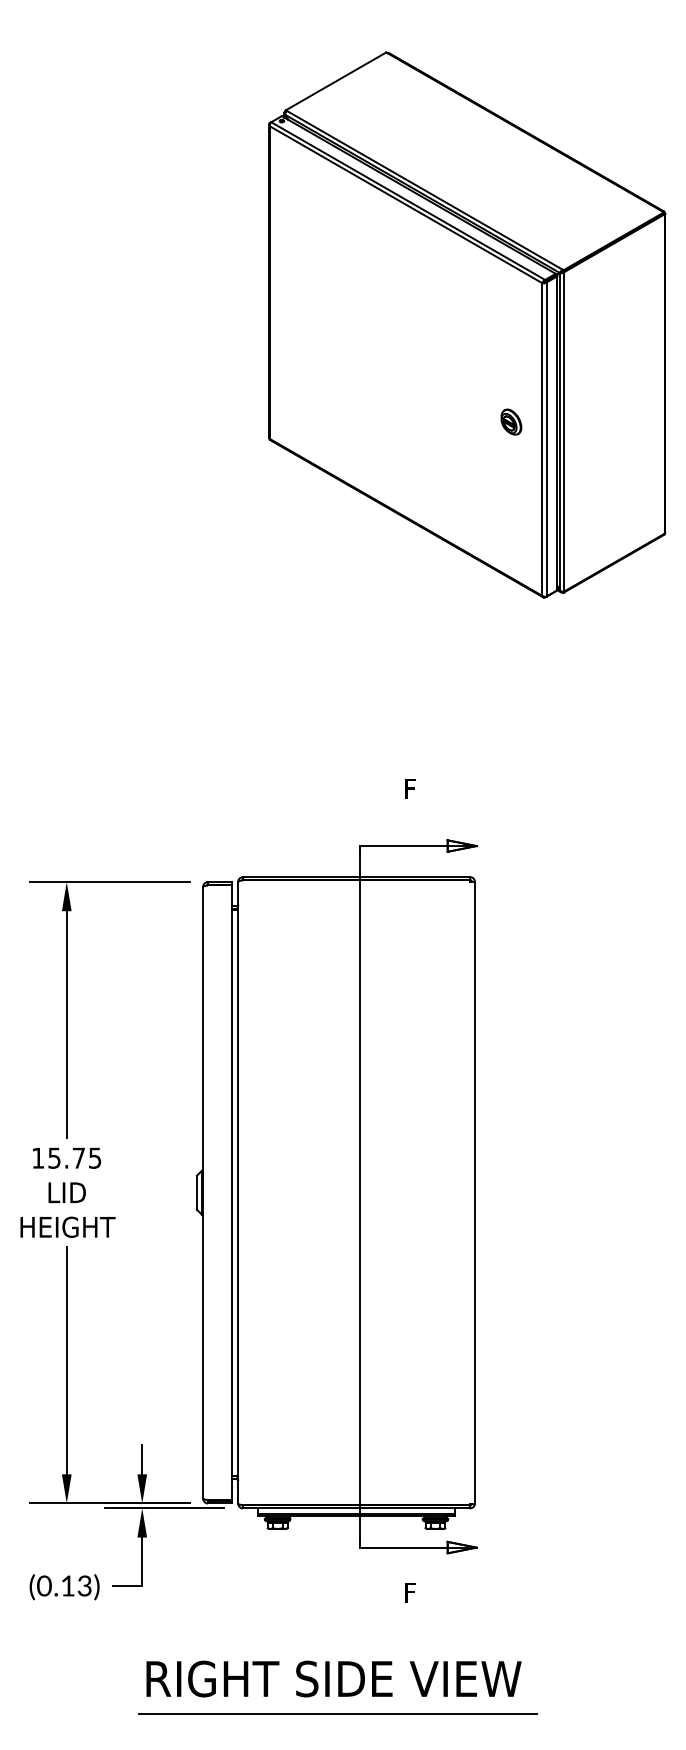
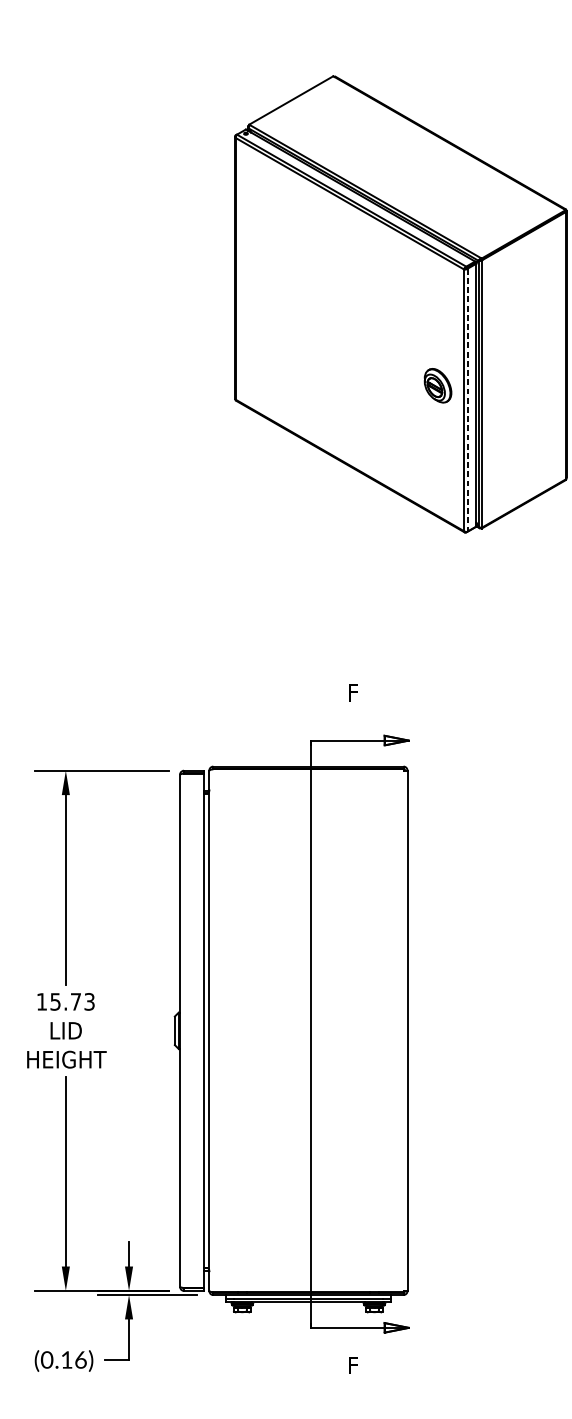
part: (511, 421) -> (438, 385), size x1.6
line: (546, 440) -> (467, 401), solid -> dashed
text: (95, 1157) -> (89, 1001), 15.75 -> 15.73
text: (84, 1585) -> (80, 1359), (0.13) -> (0.16)

